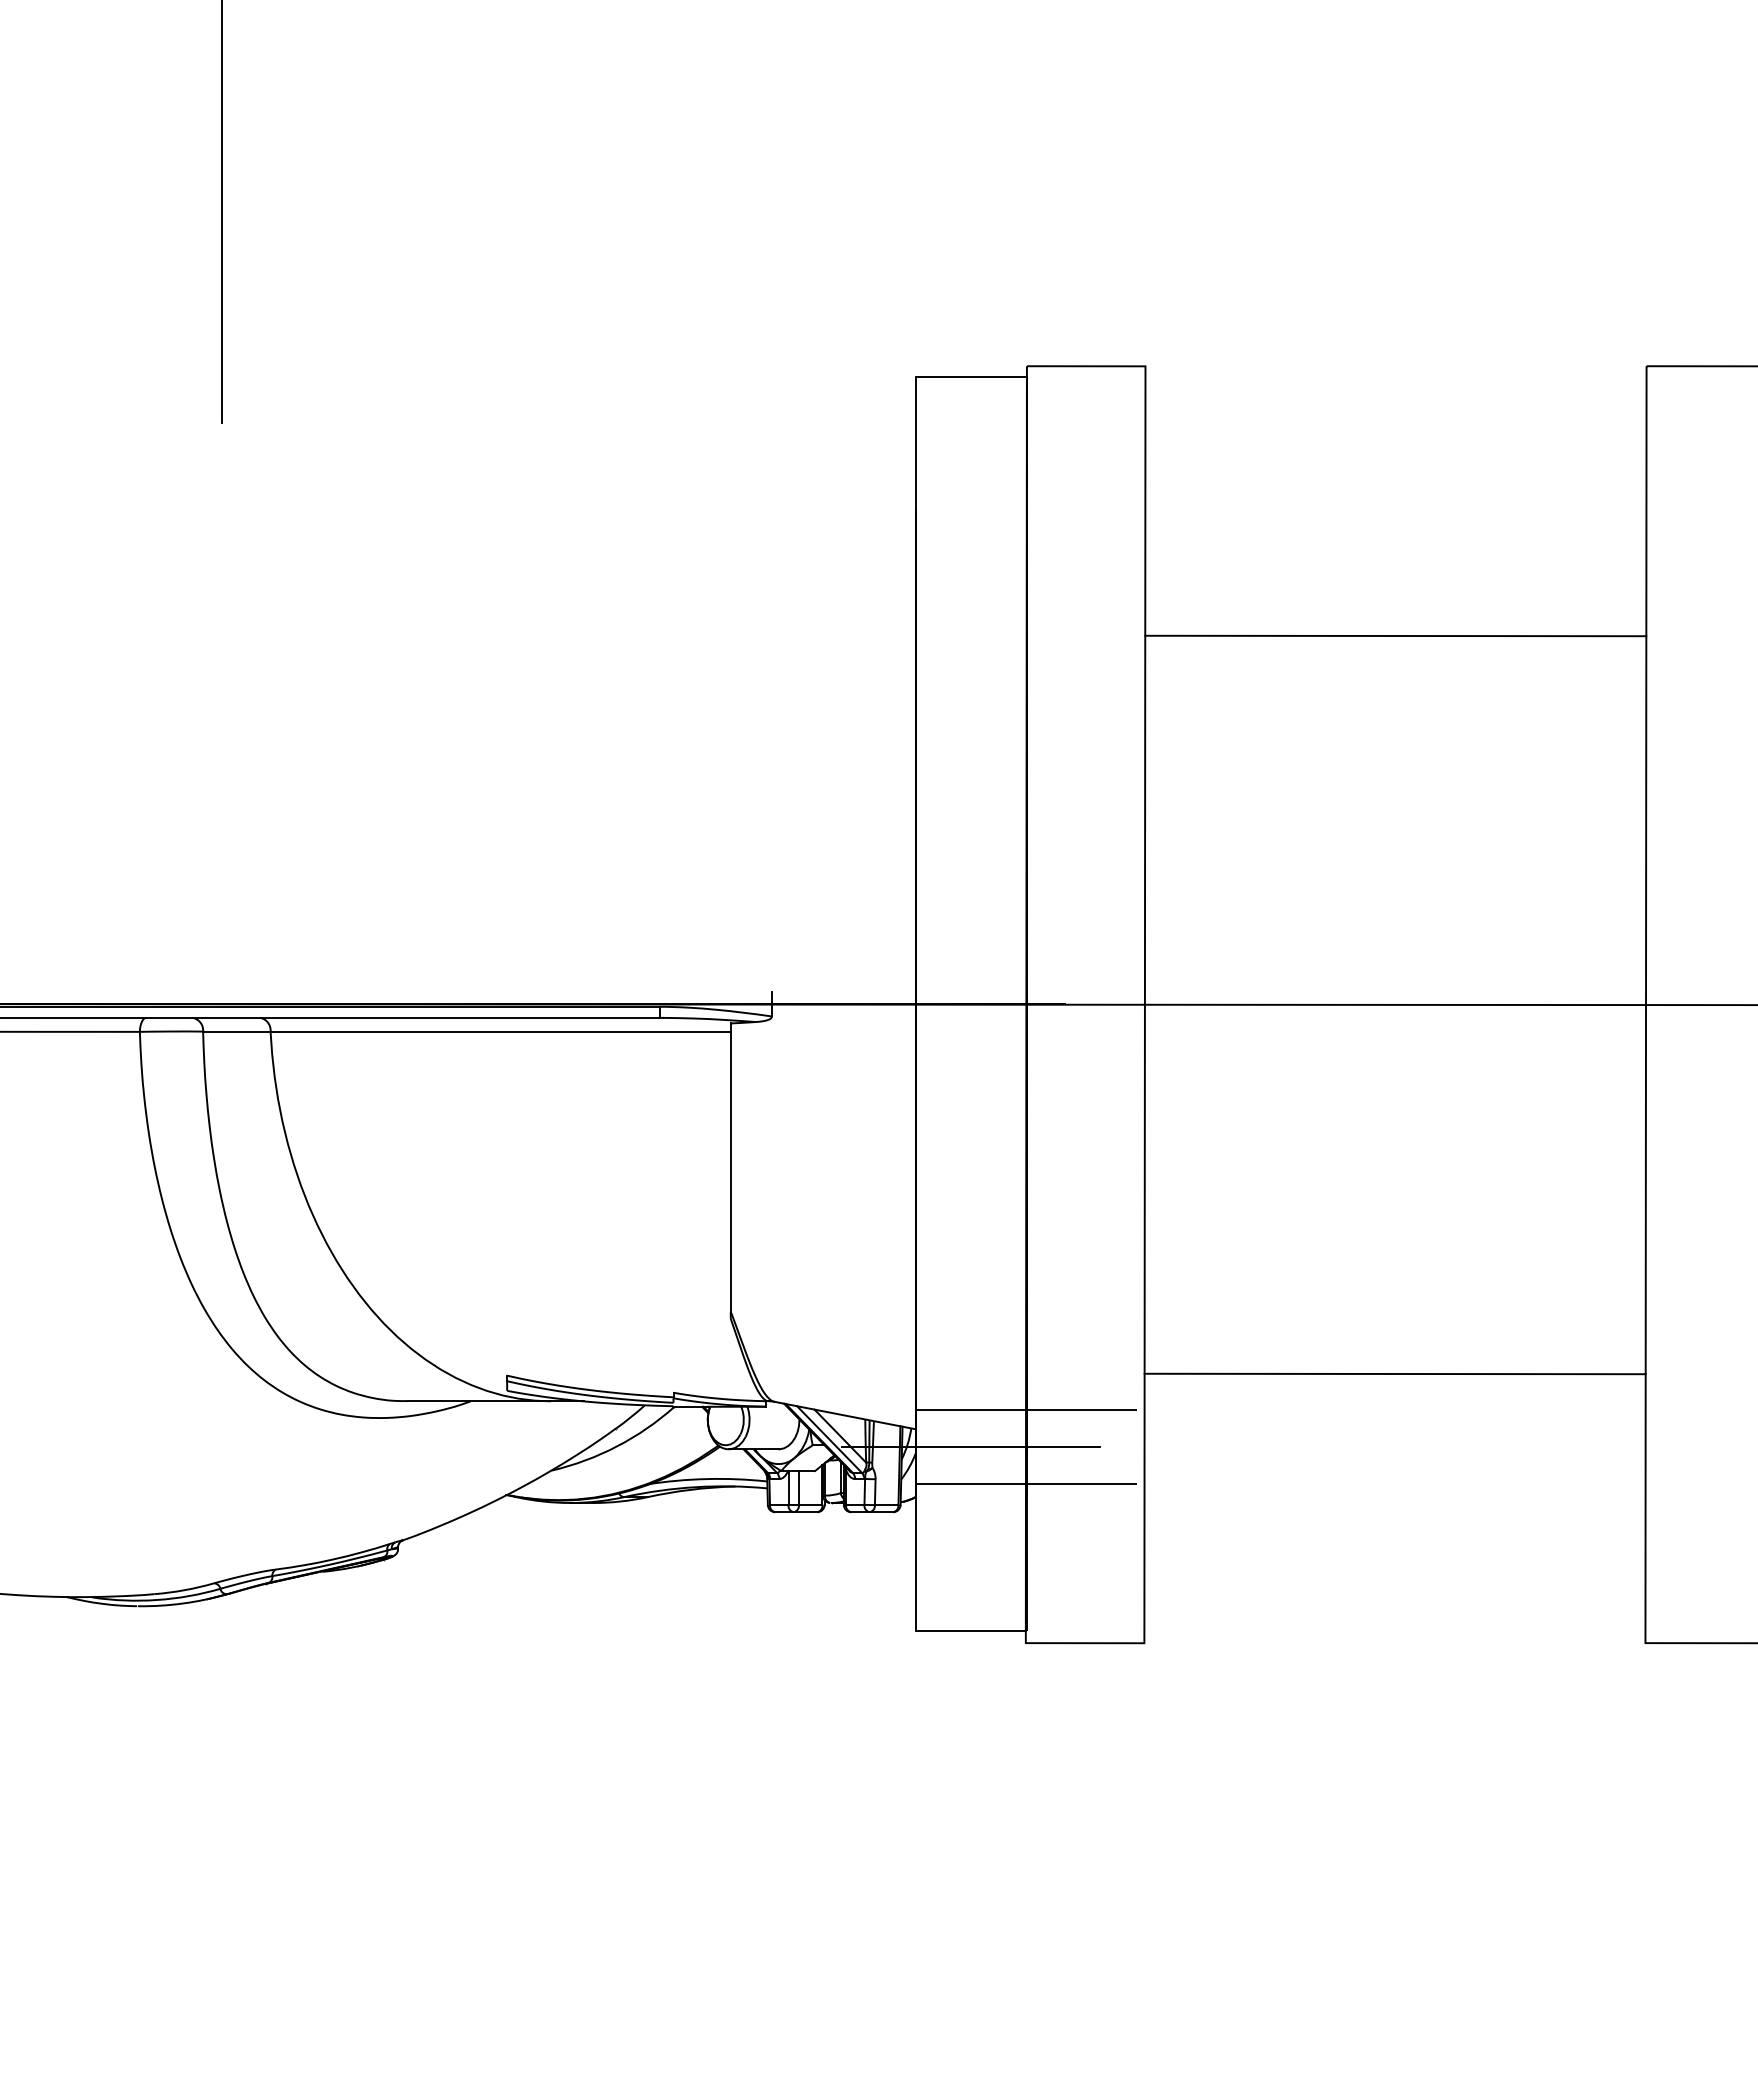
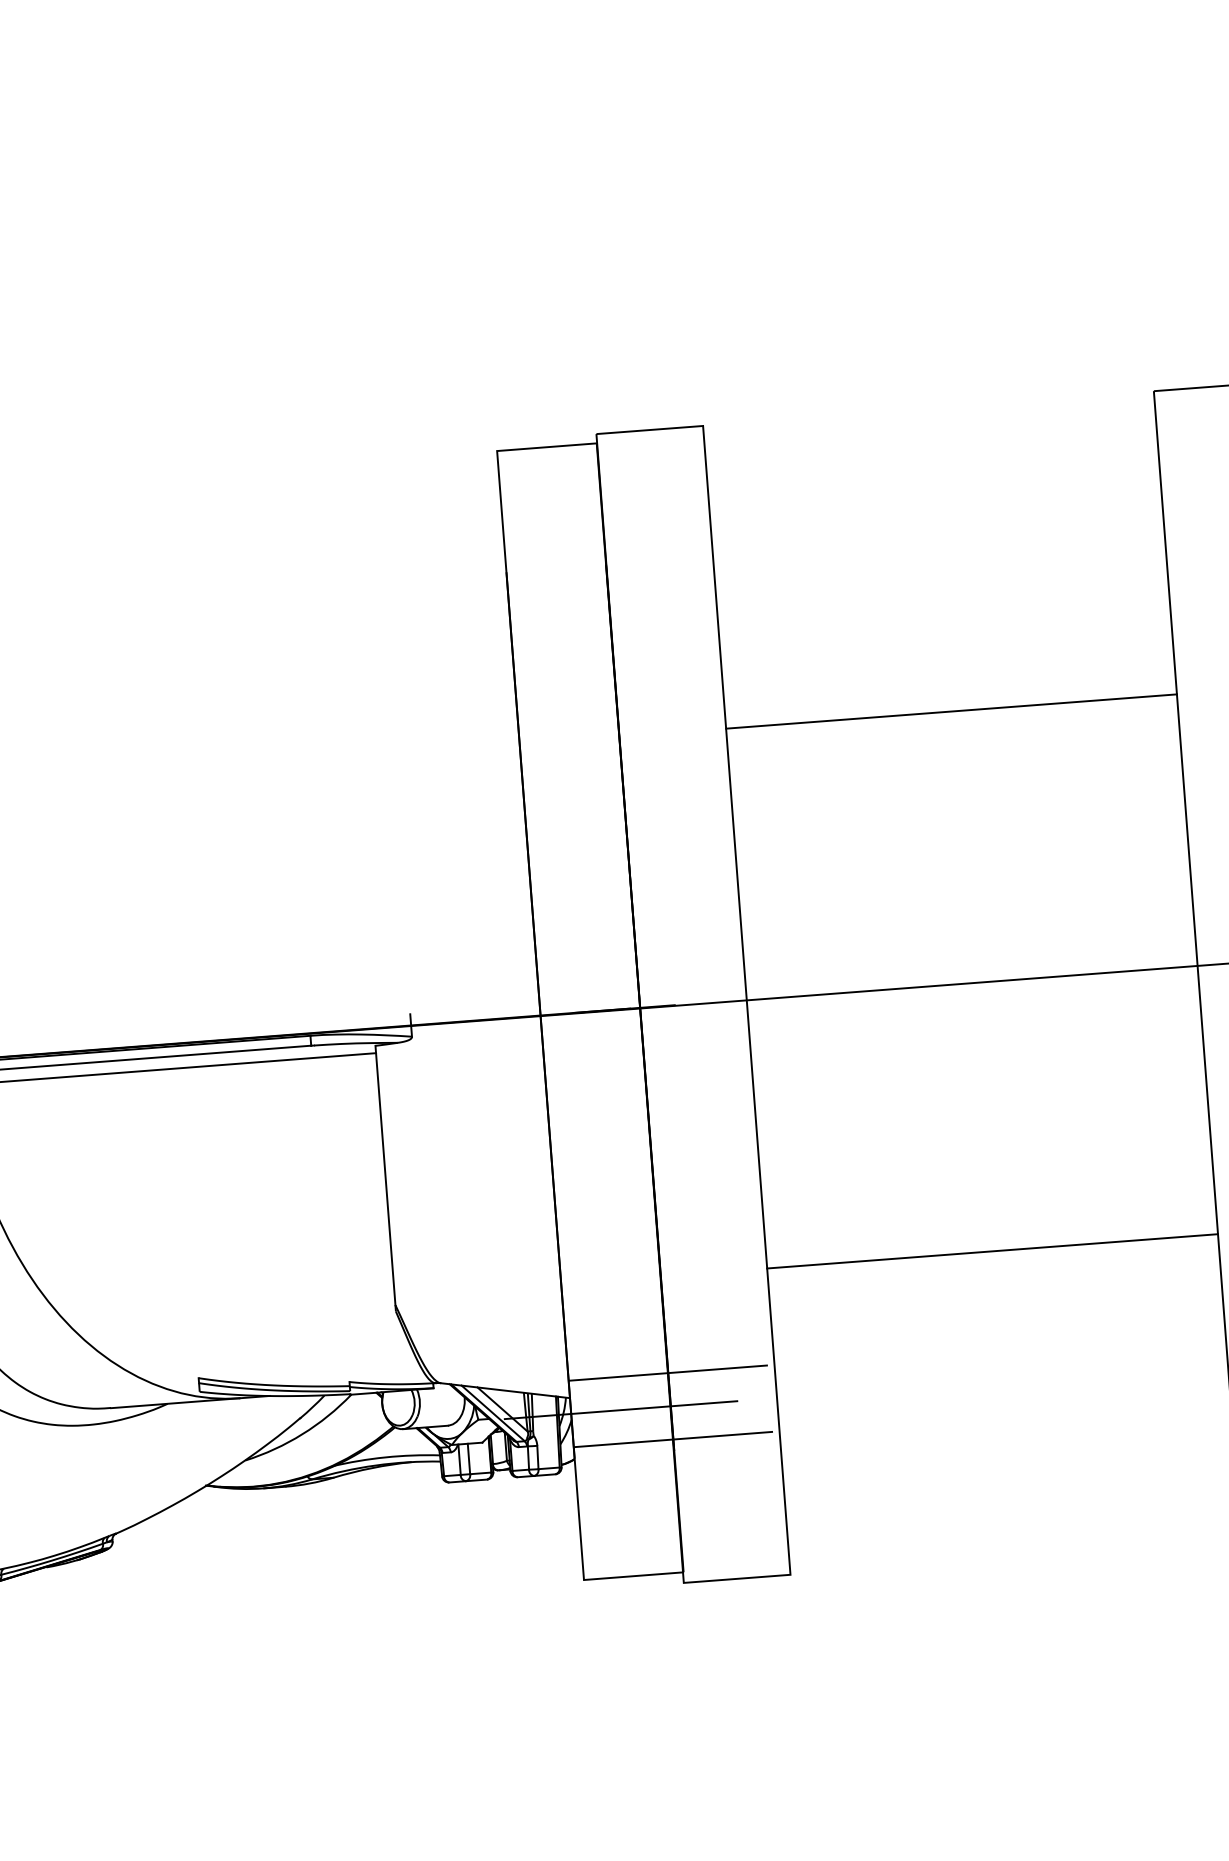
line: (1395, 635) -> (951, 711), moved
line: (1394, 1373) -> (991, 1250), moved

